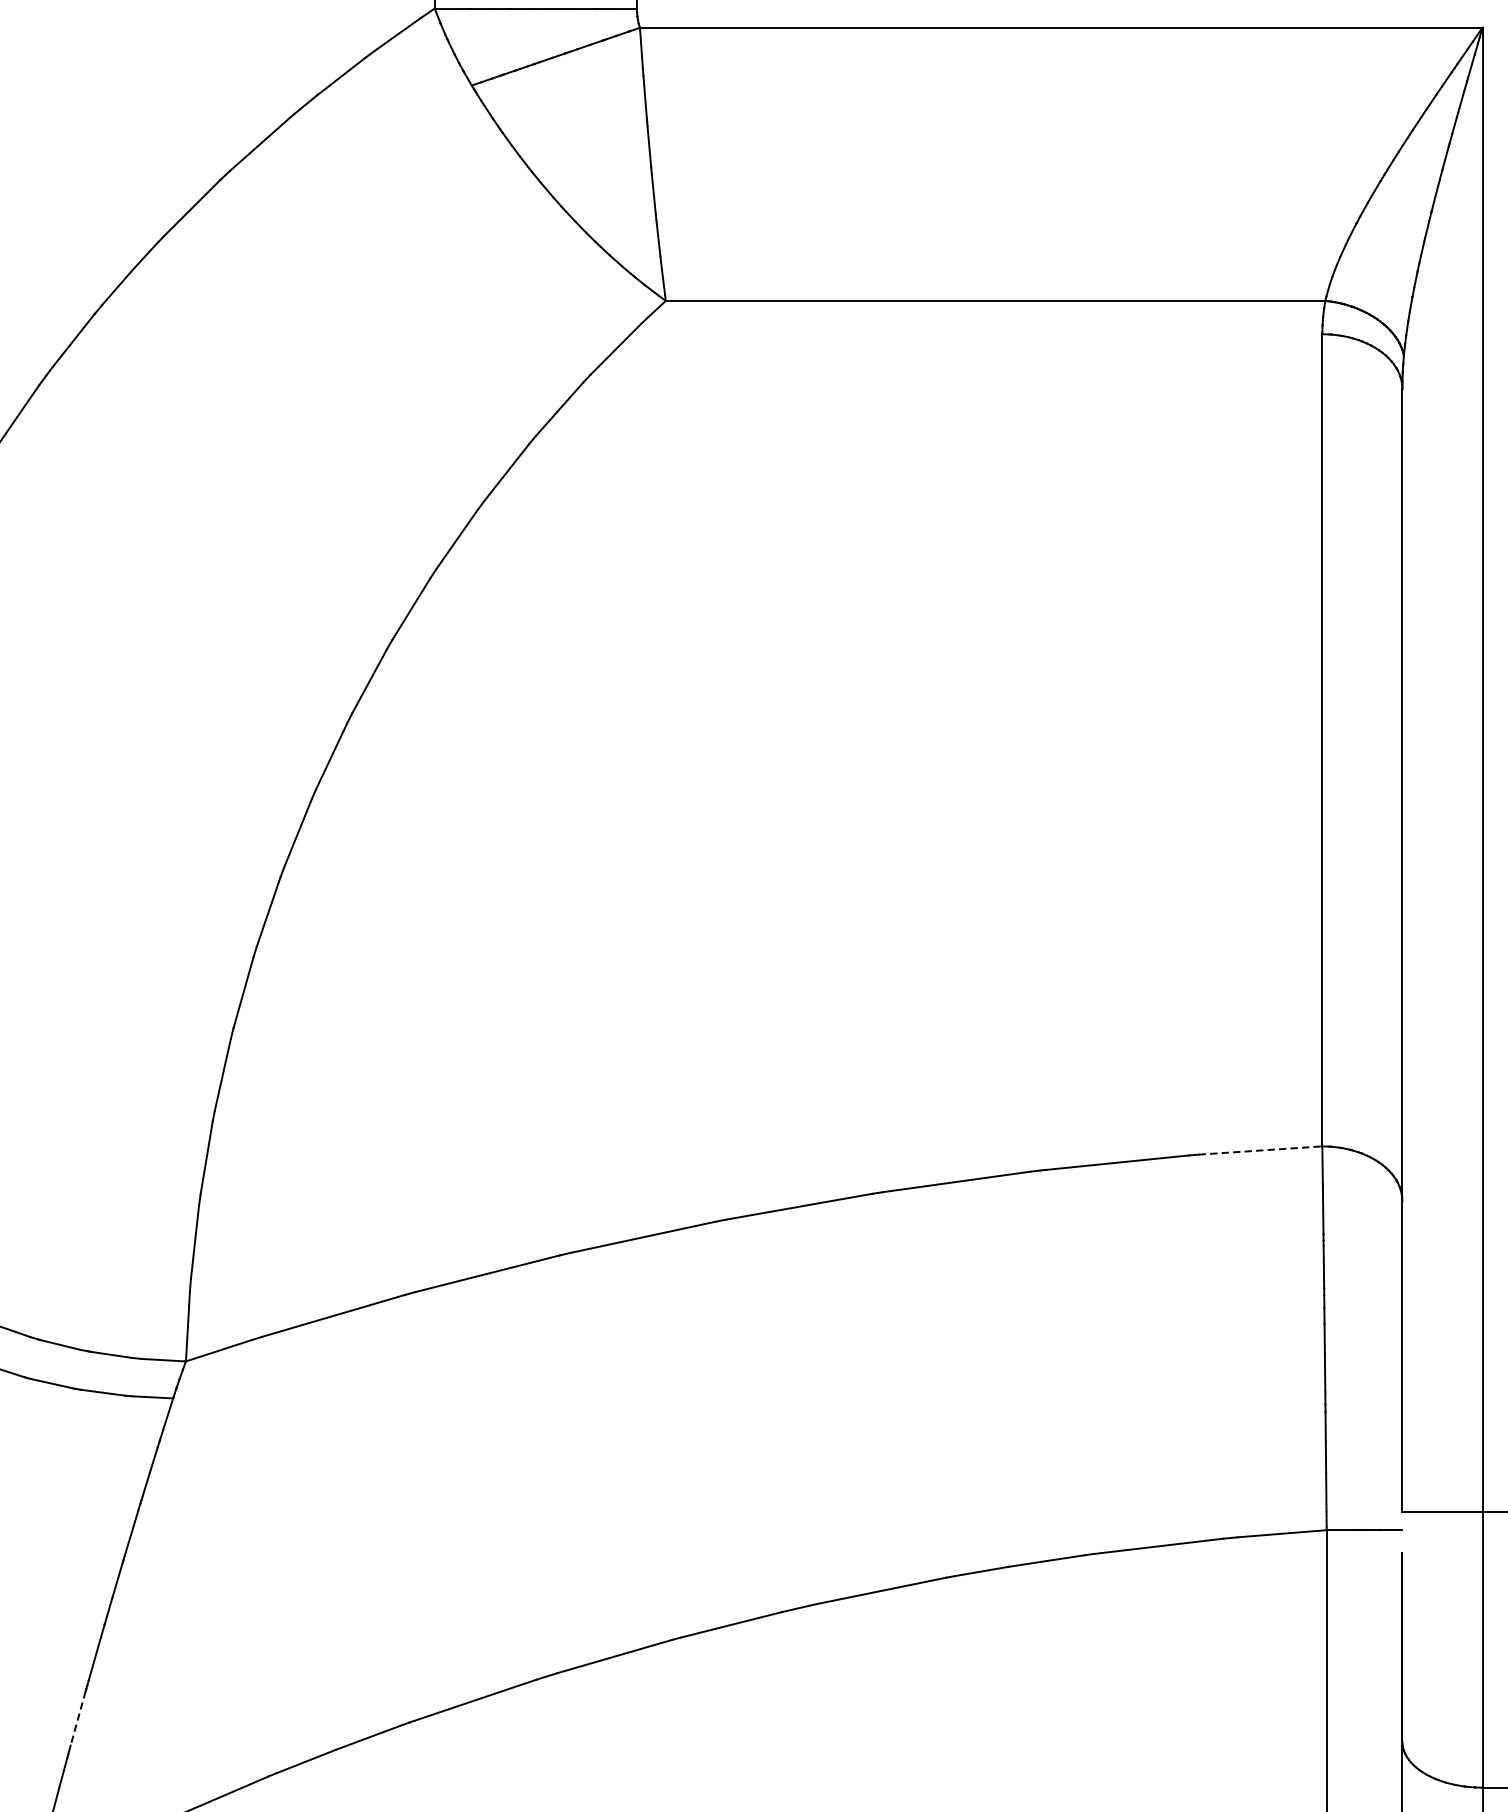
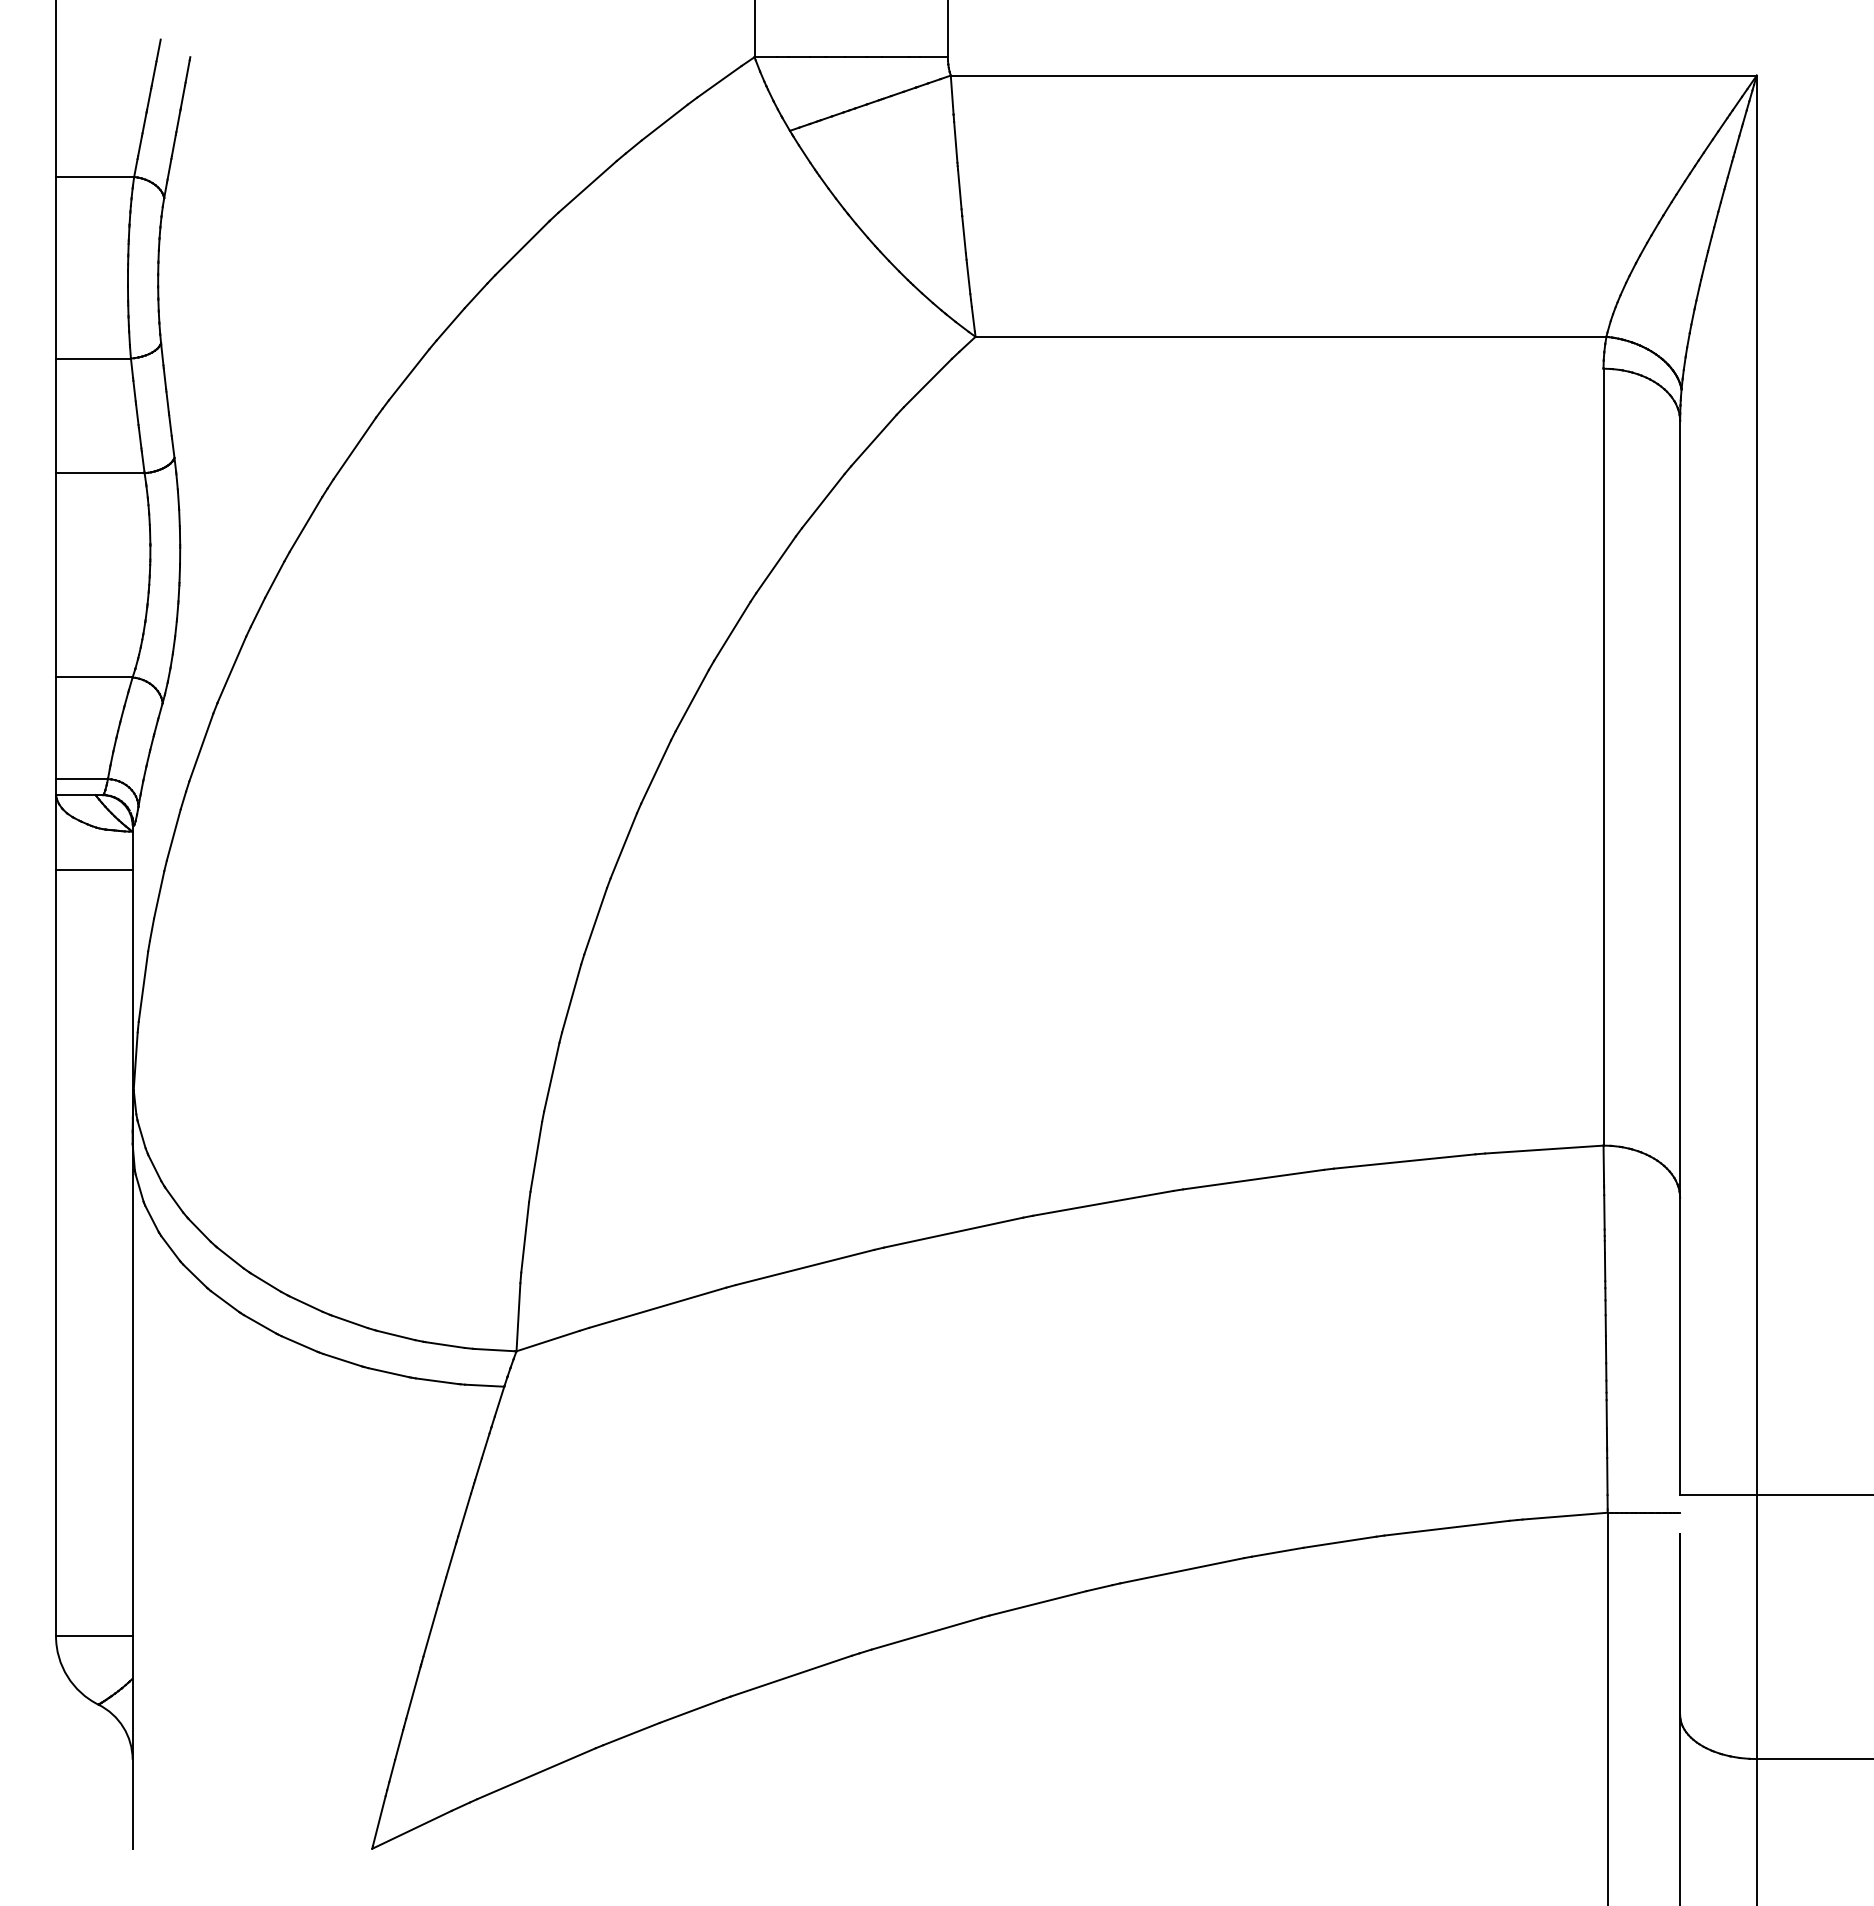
line: (1260, 1150) -> (1544, 1149), dashed -> solid
line: (78, 1718) -> (413, 1692), dashed -> solid

